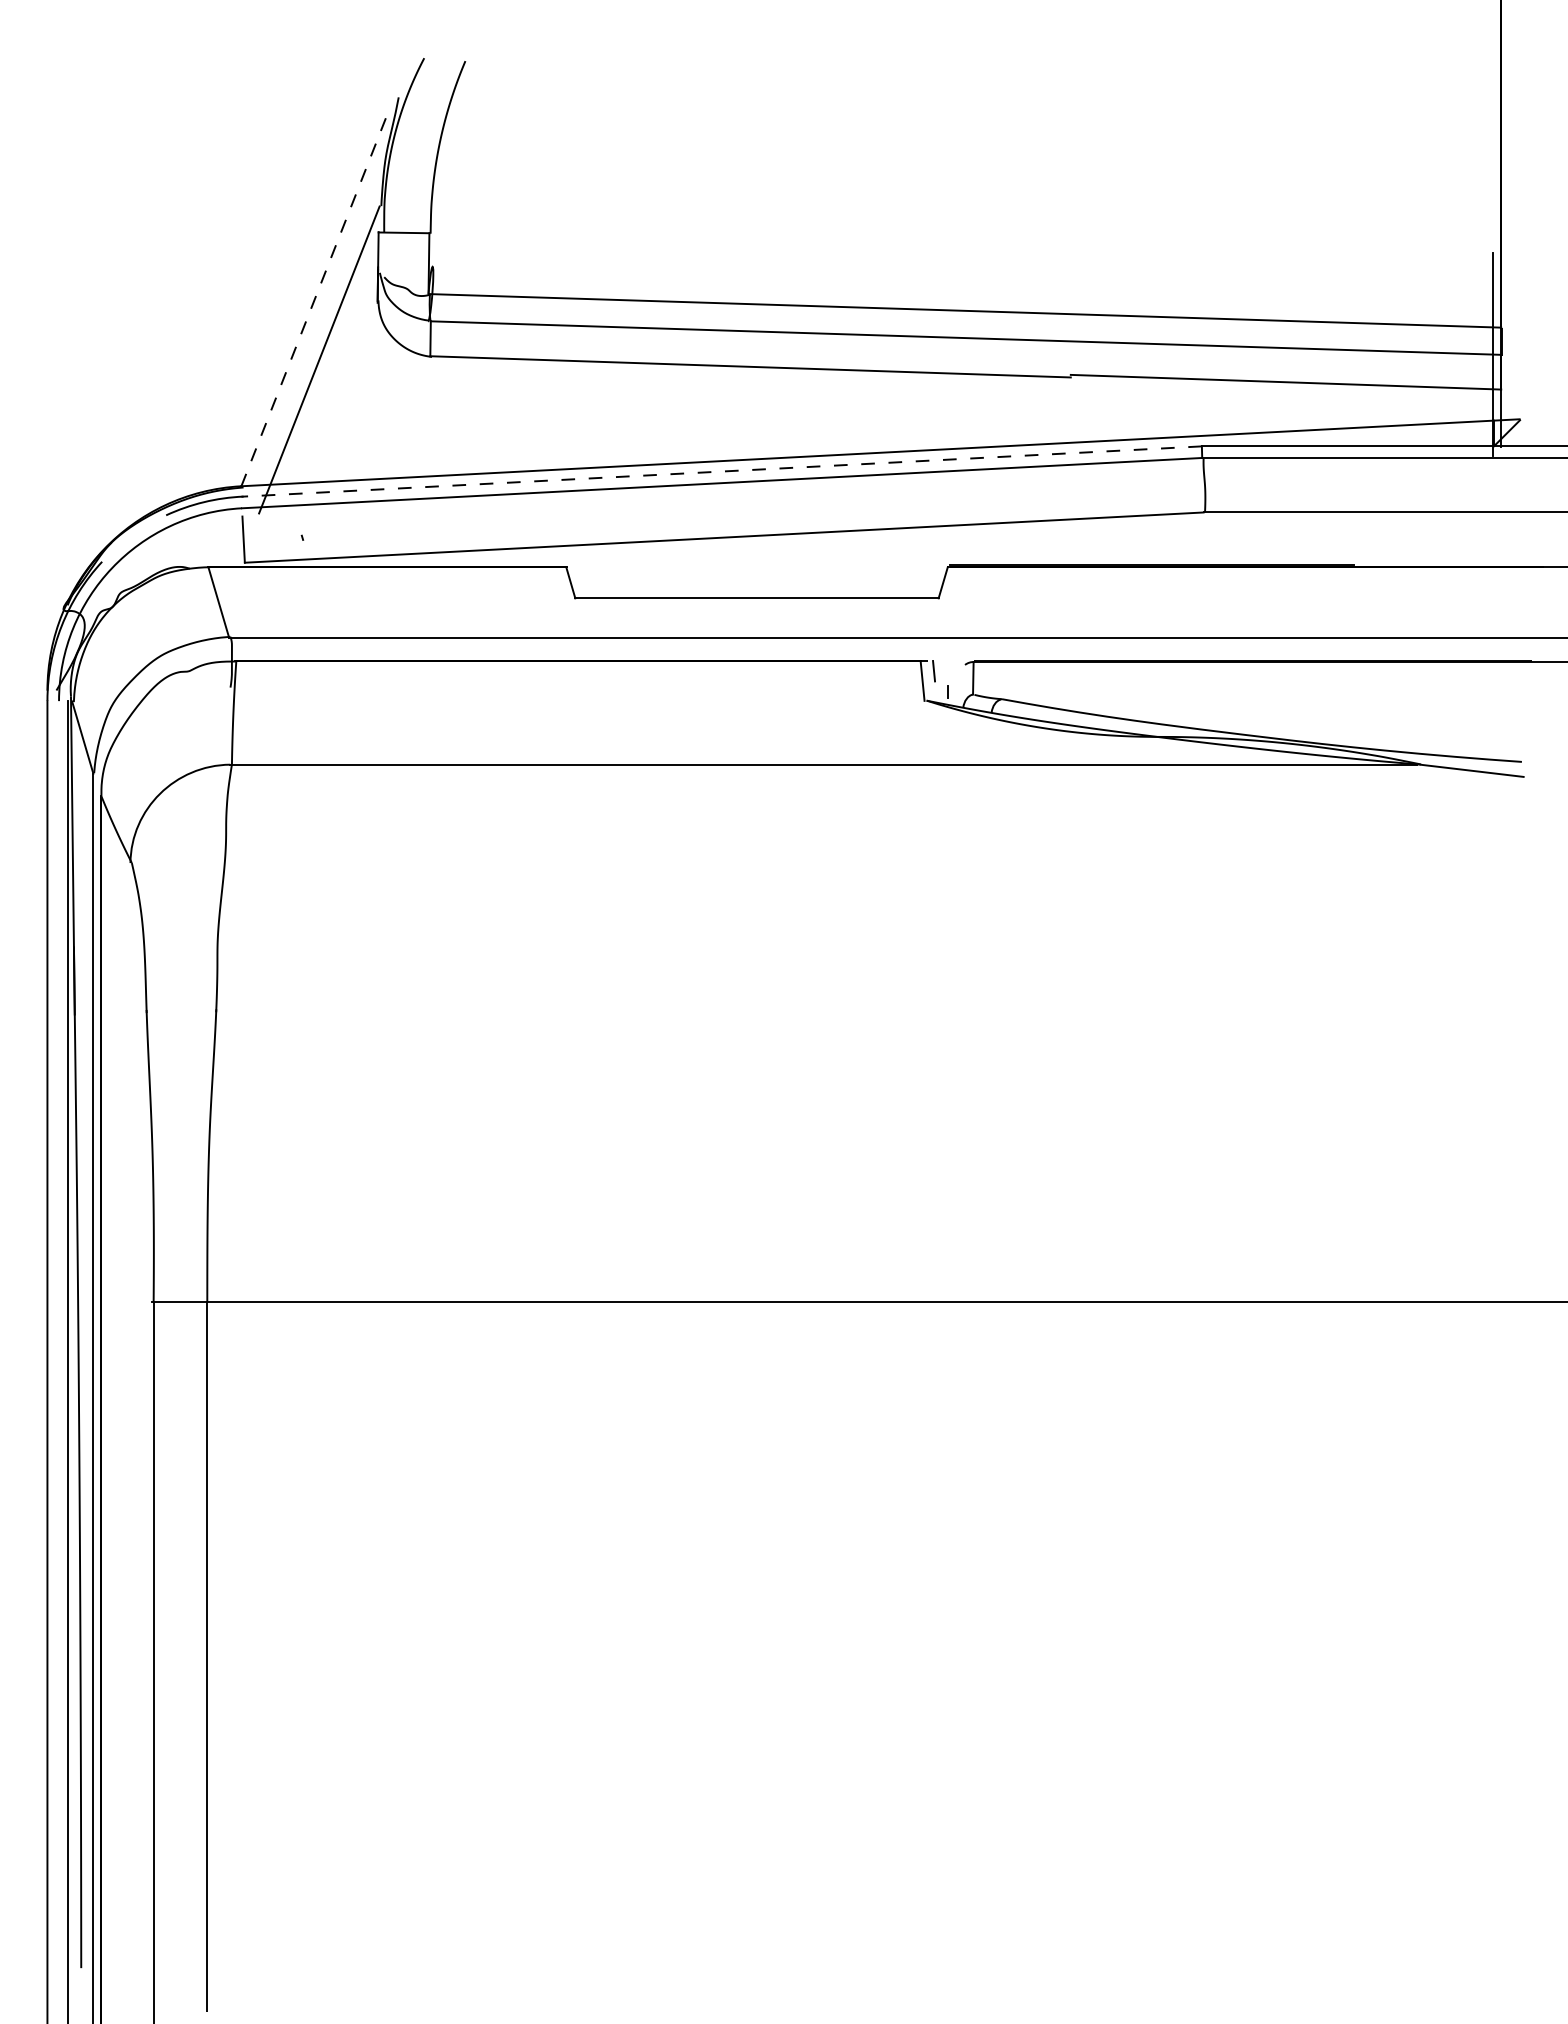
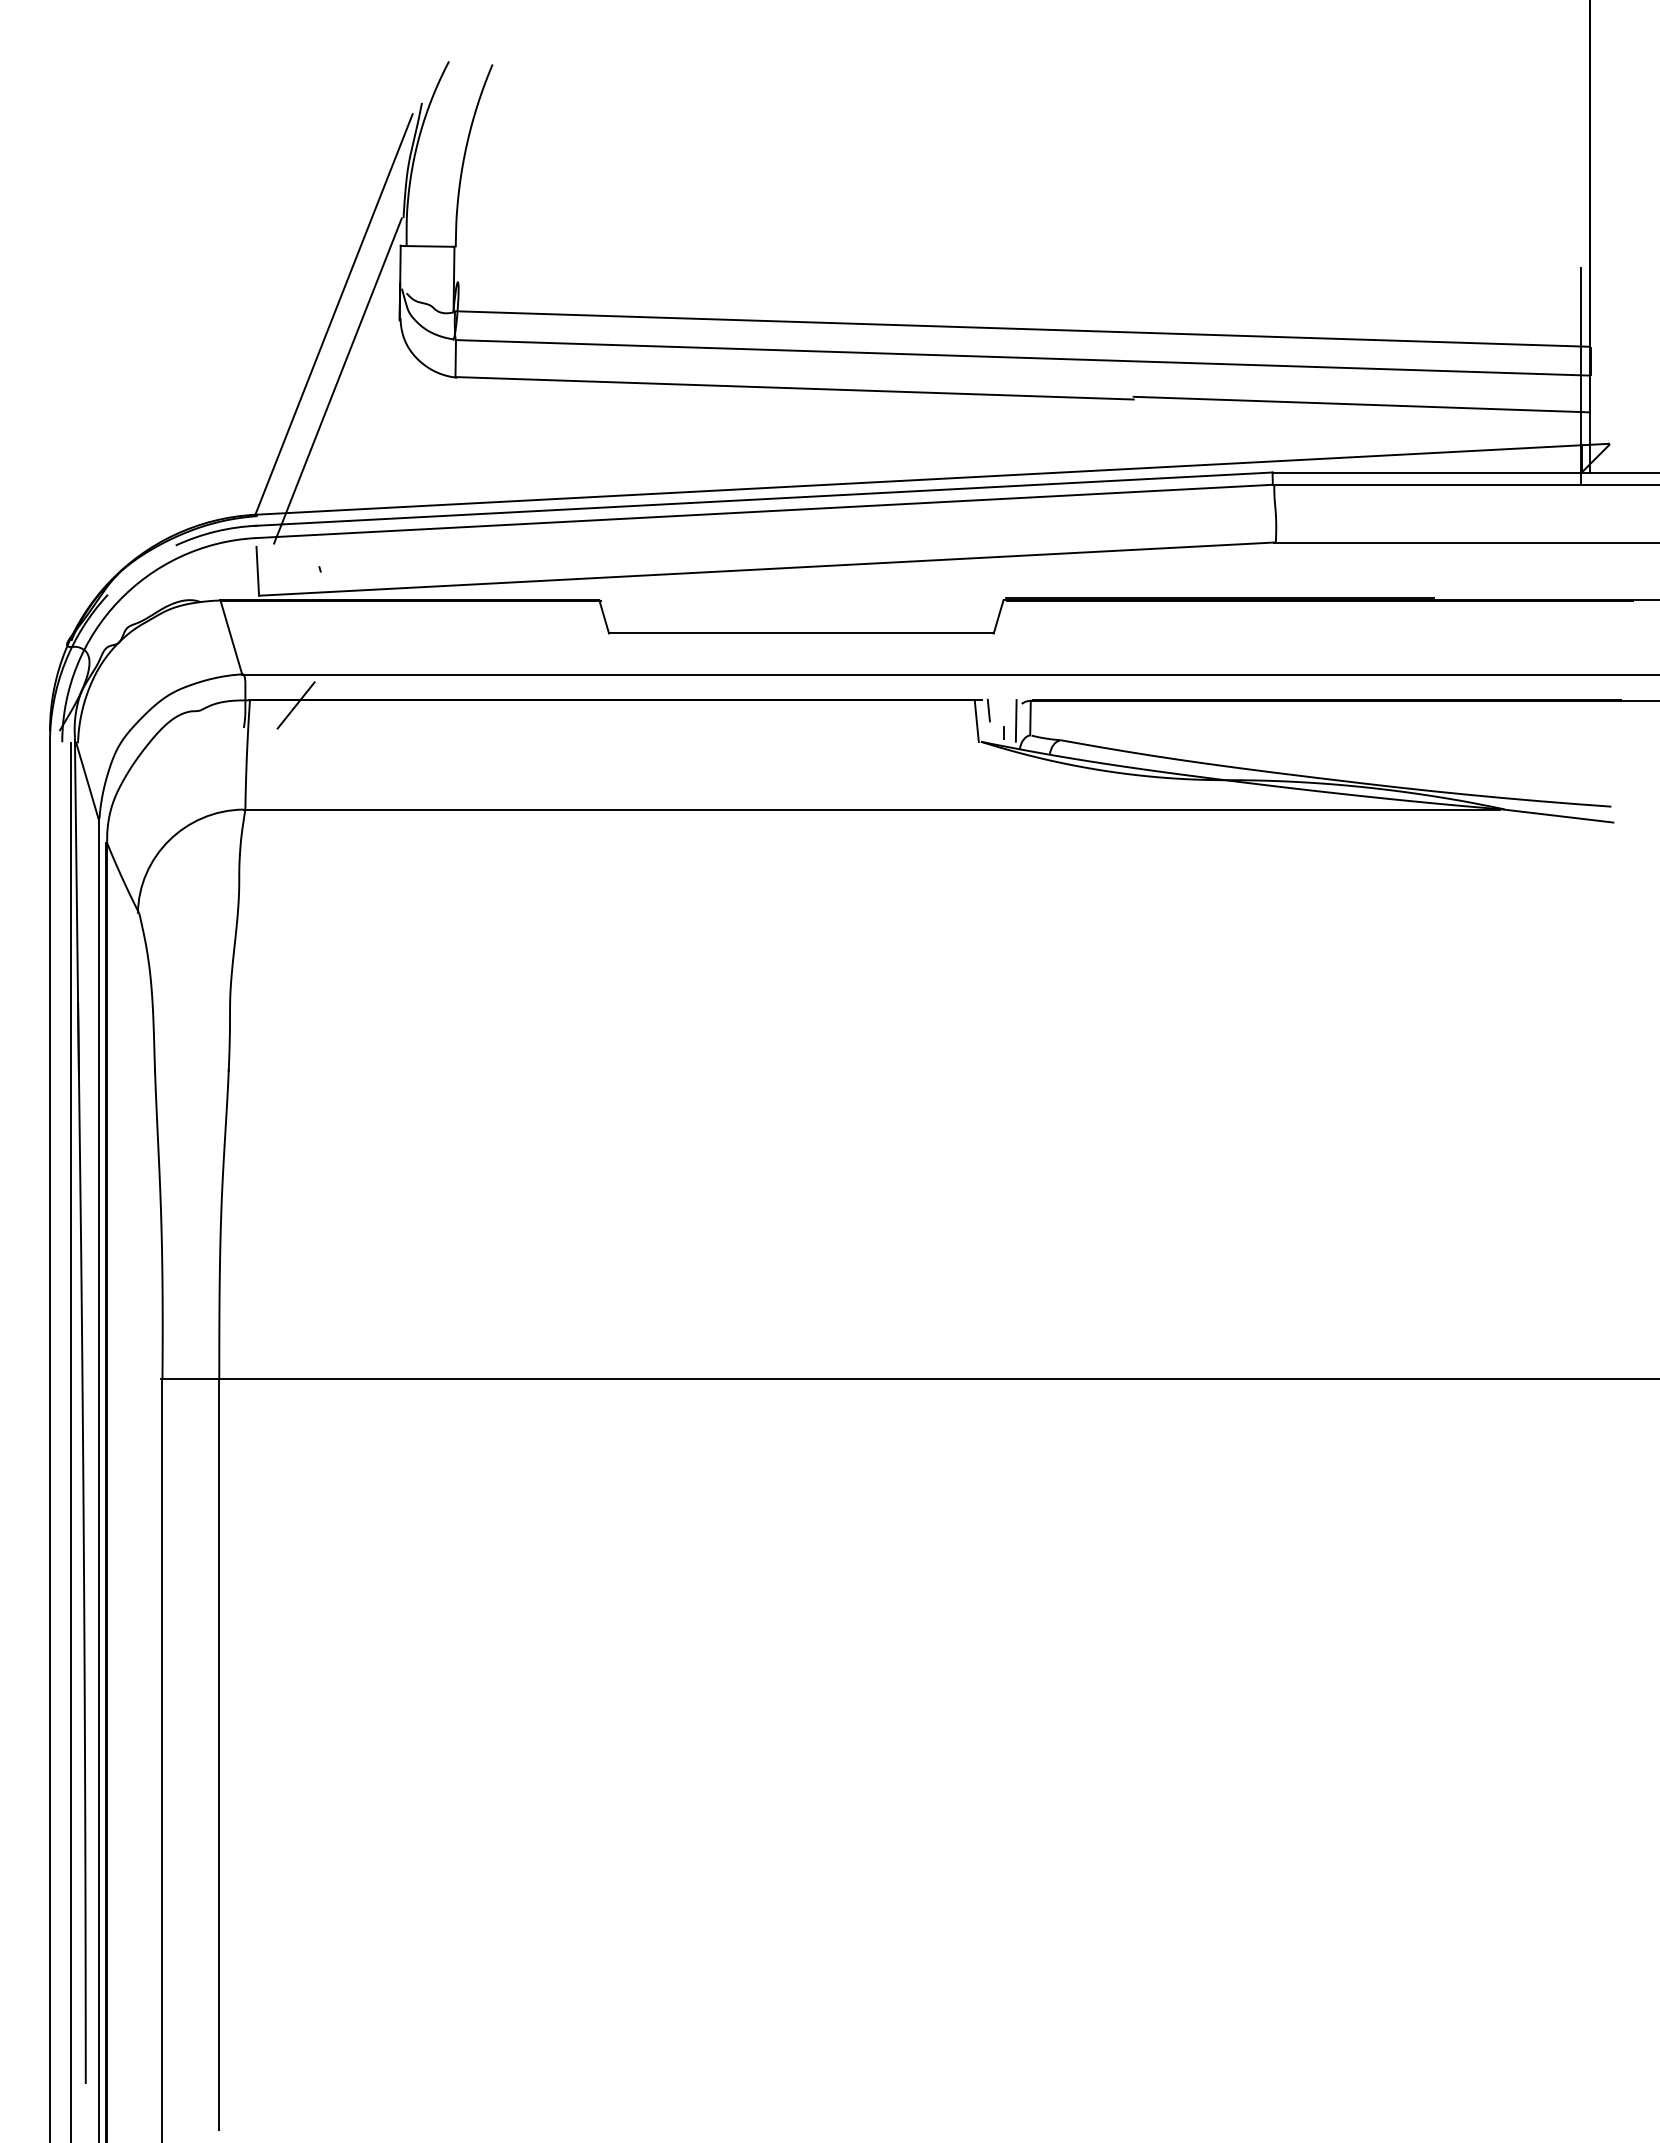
line: (316, 297) -> (334, 314), dashed -> solid
line: (721, 471) -> (763, 499), dashed -> solid
line: (279, 666) -> (295, 705), added
line: (959, 680) -> (1015, 720), added

